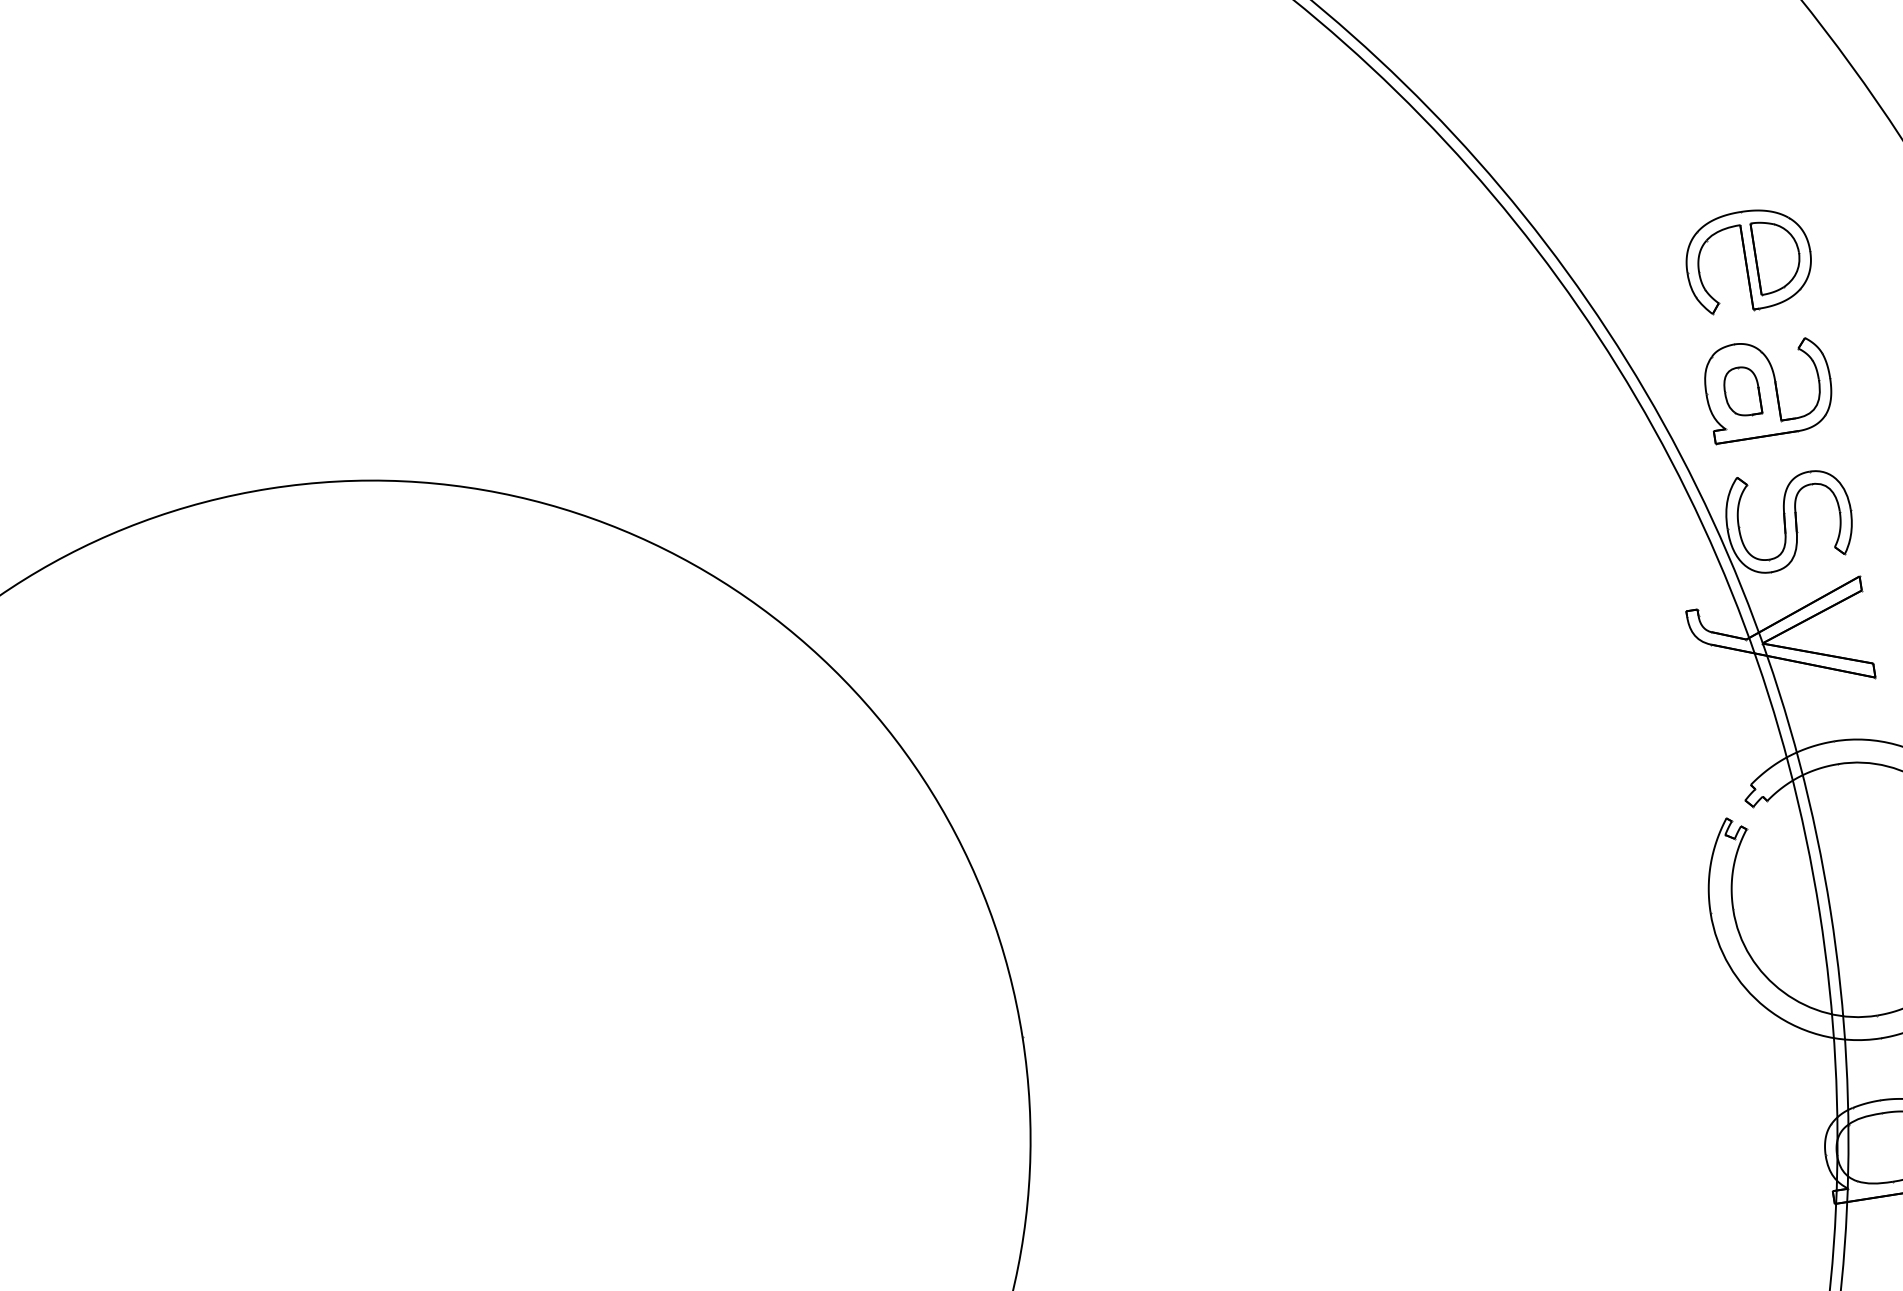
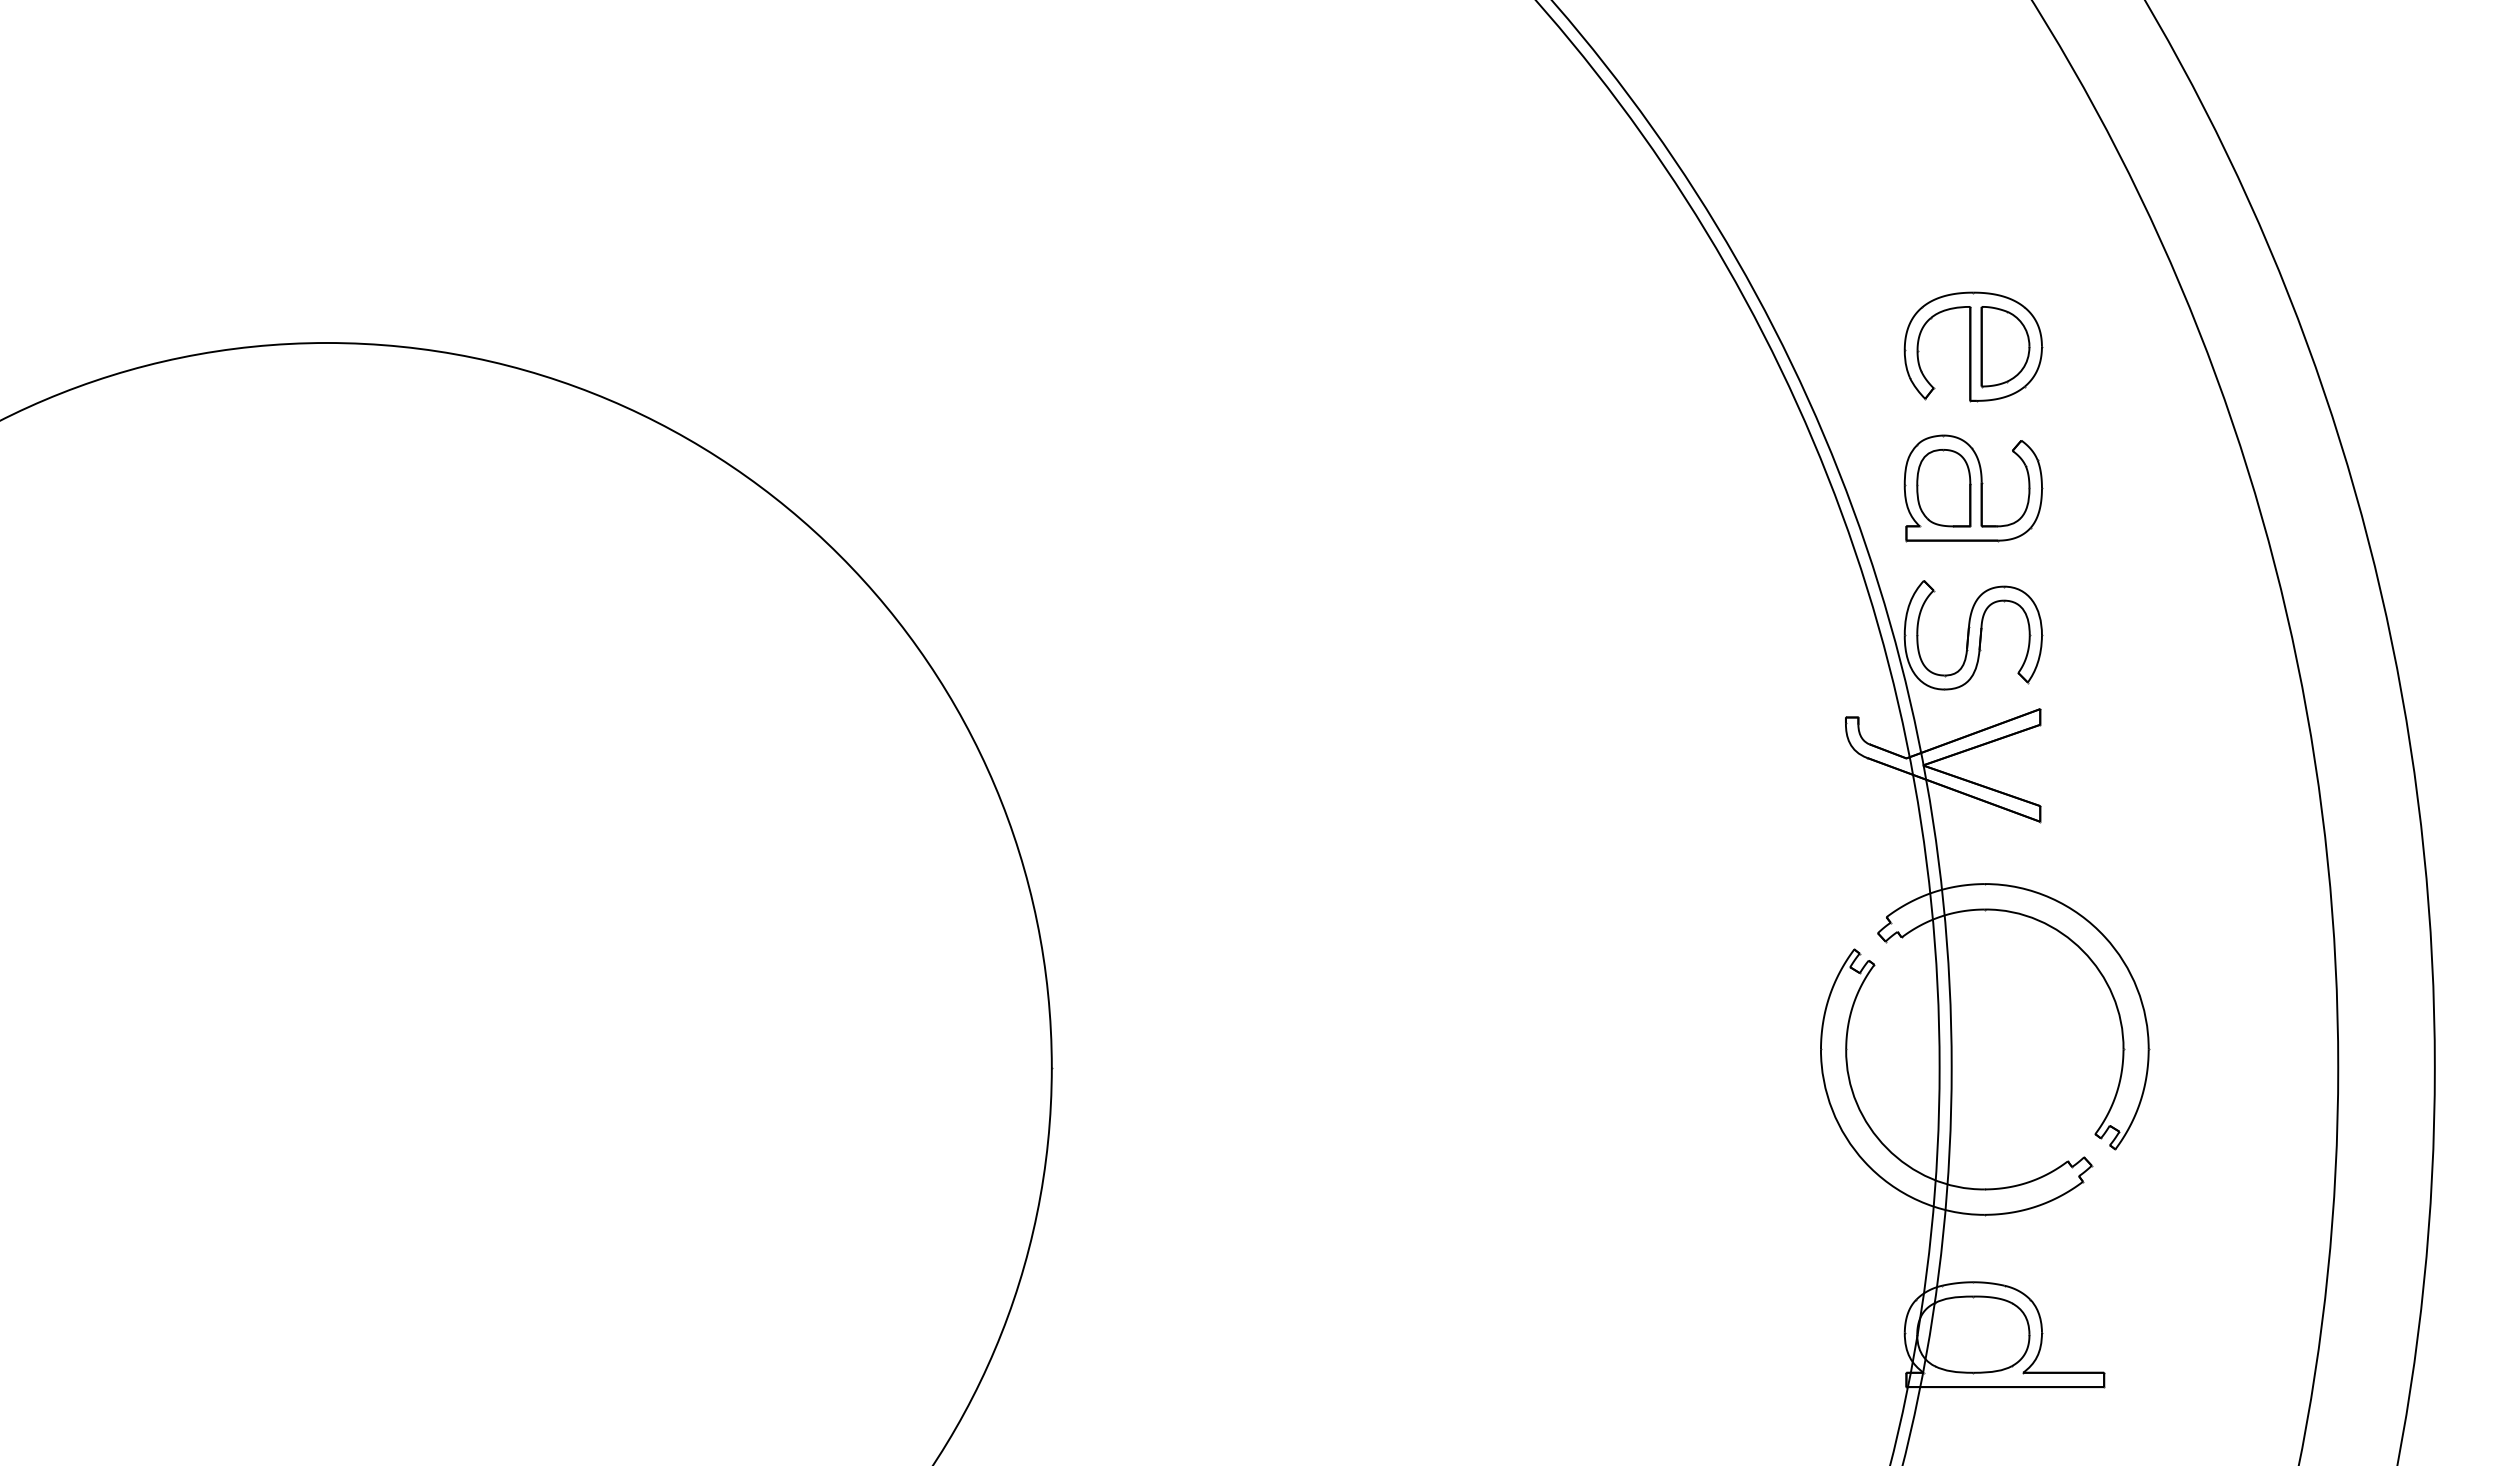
part: (1741, 391) -> (1943, 488), size x1.43

